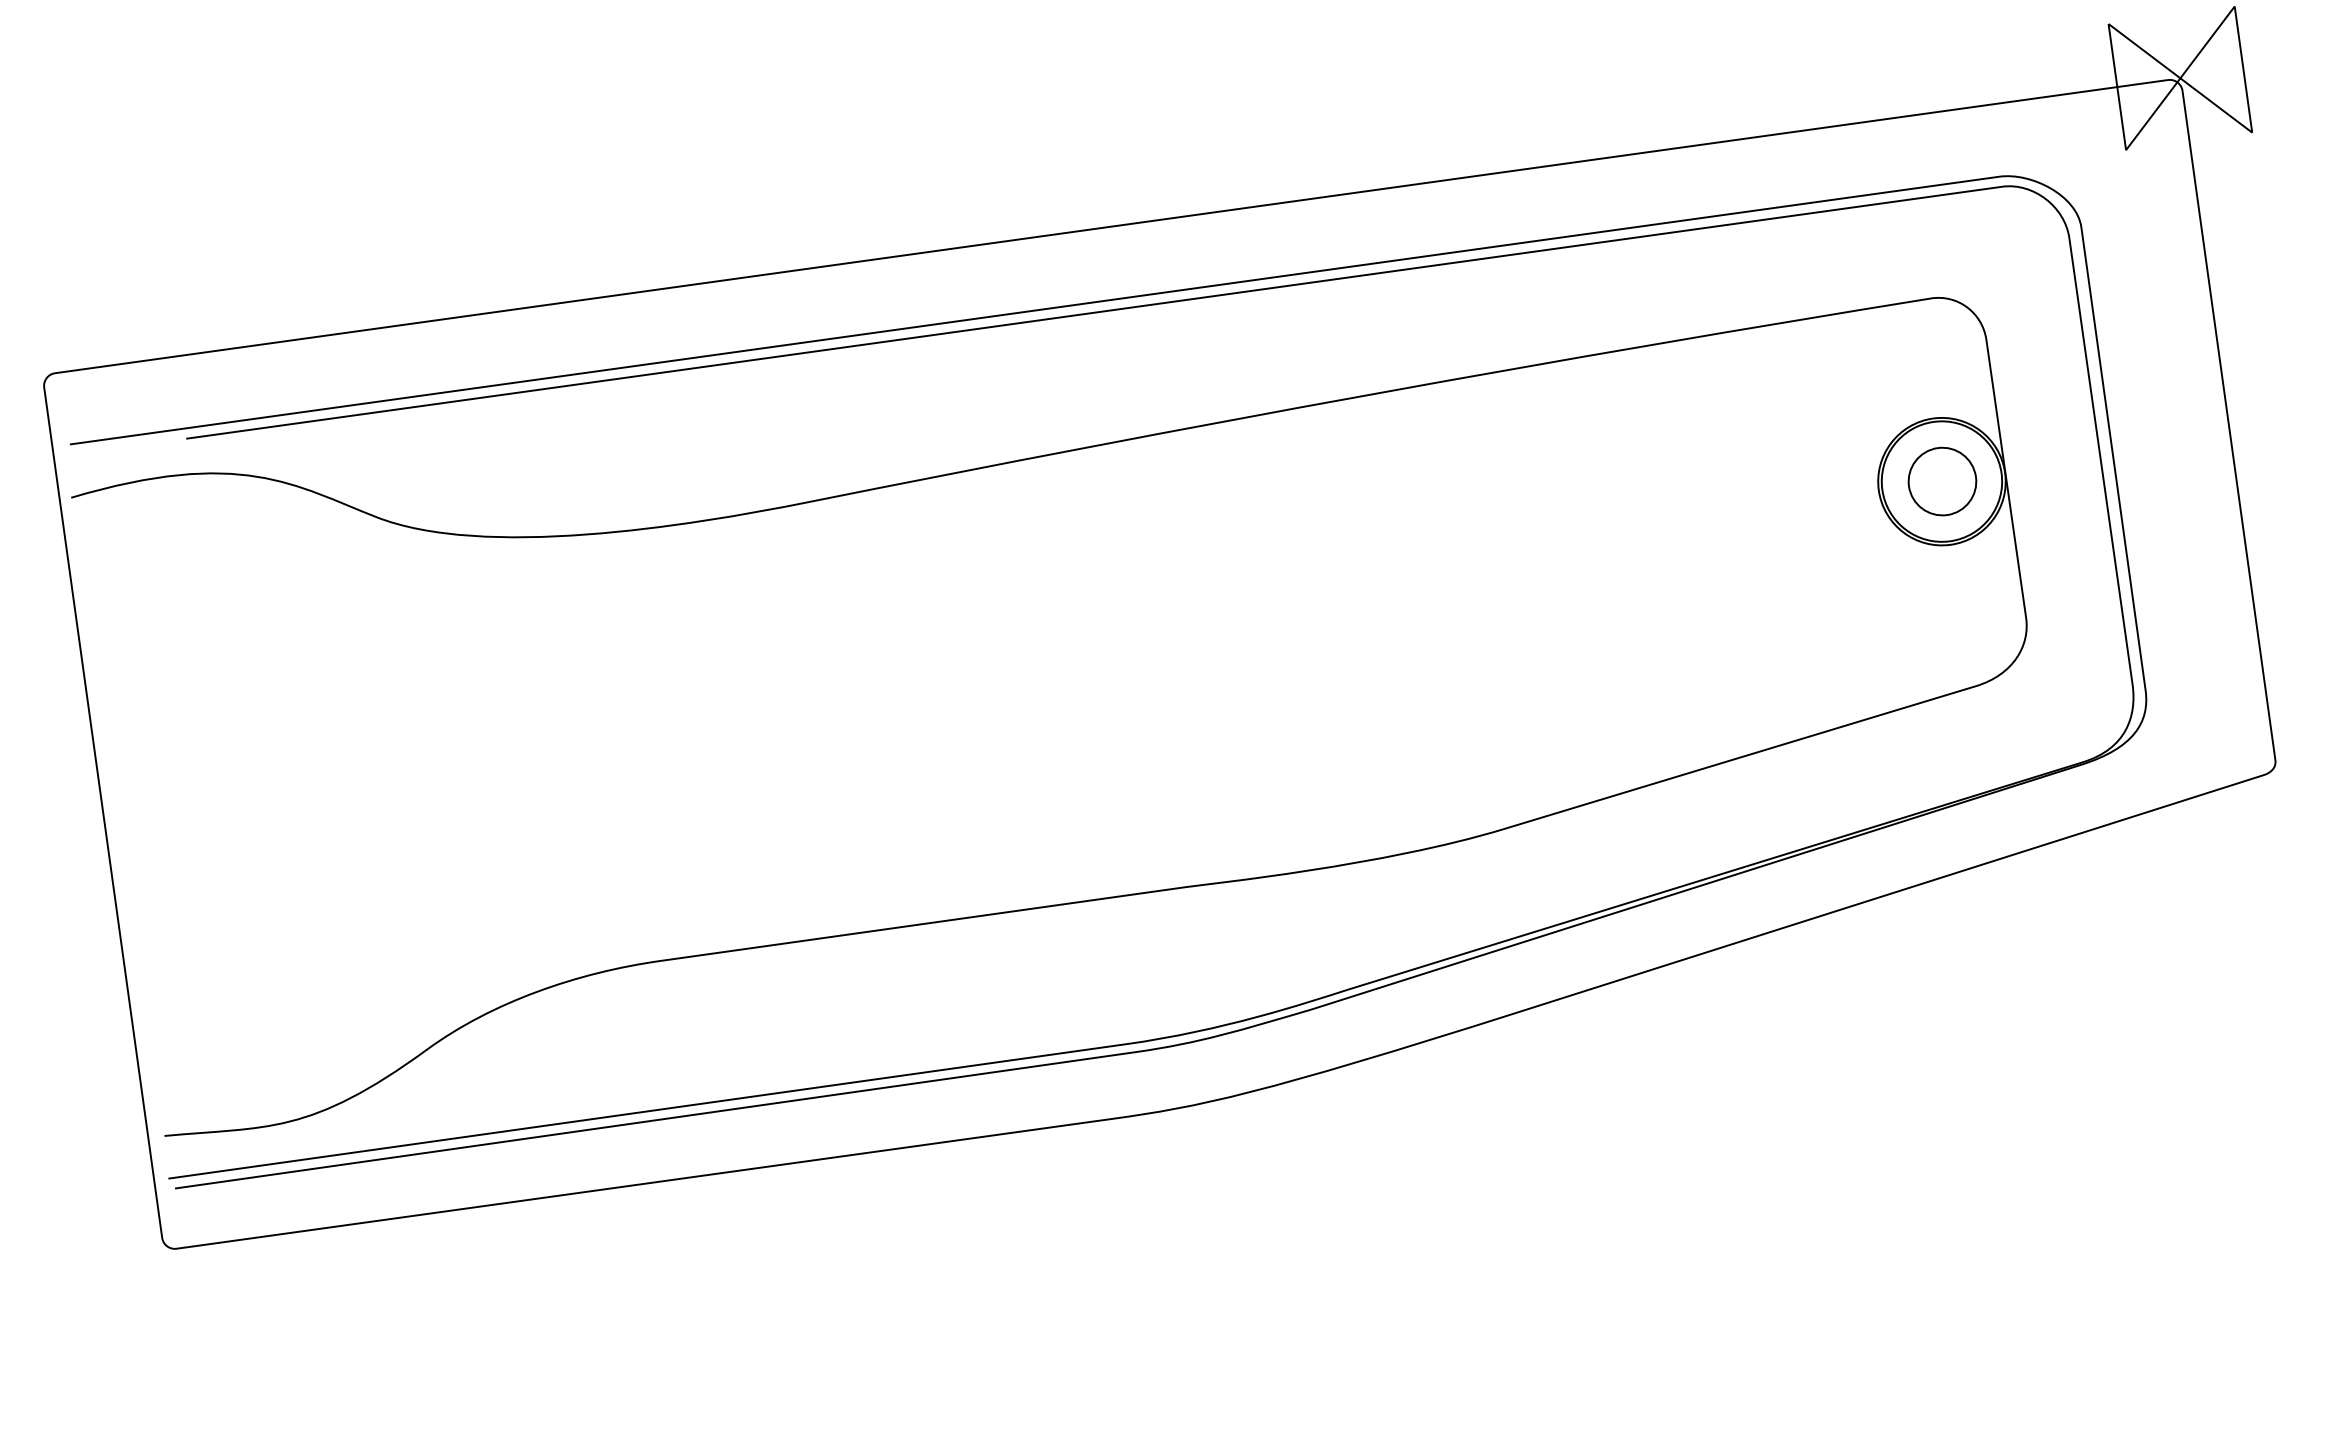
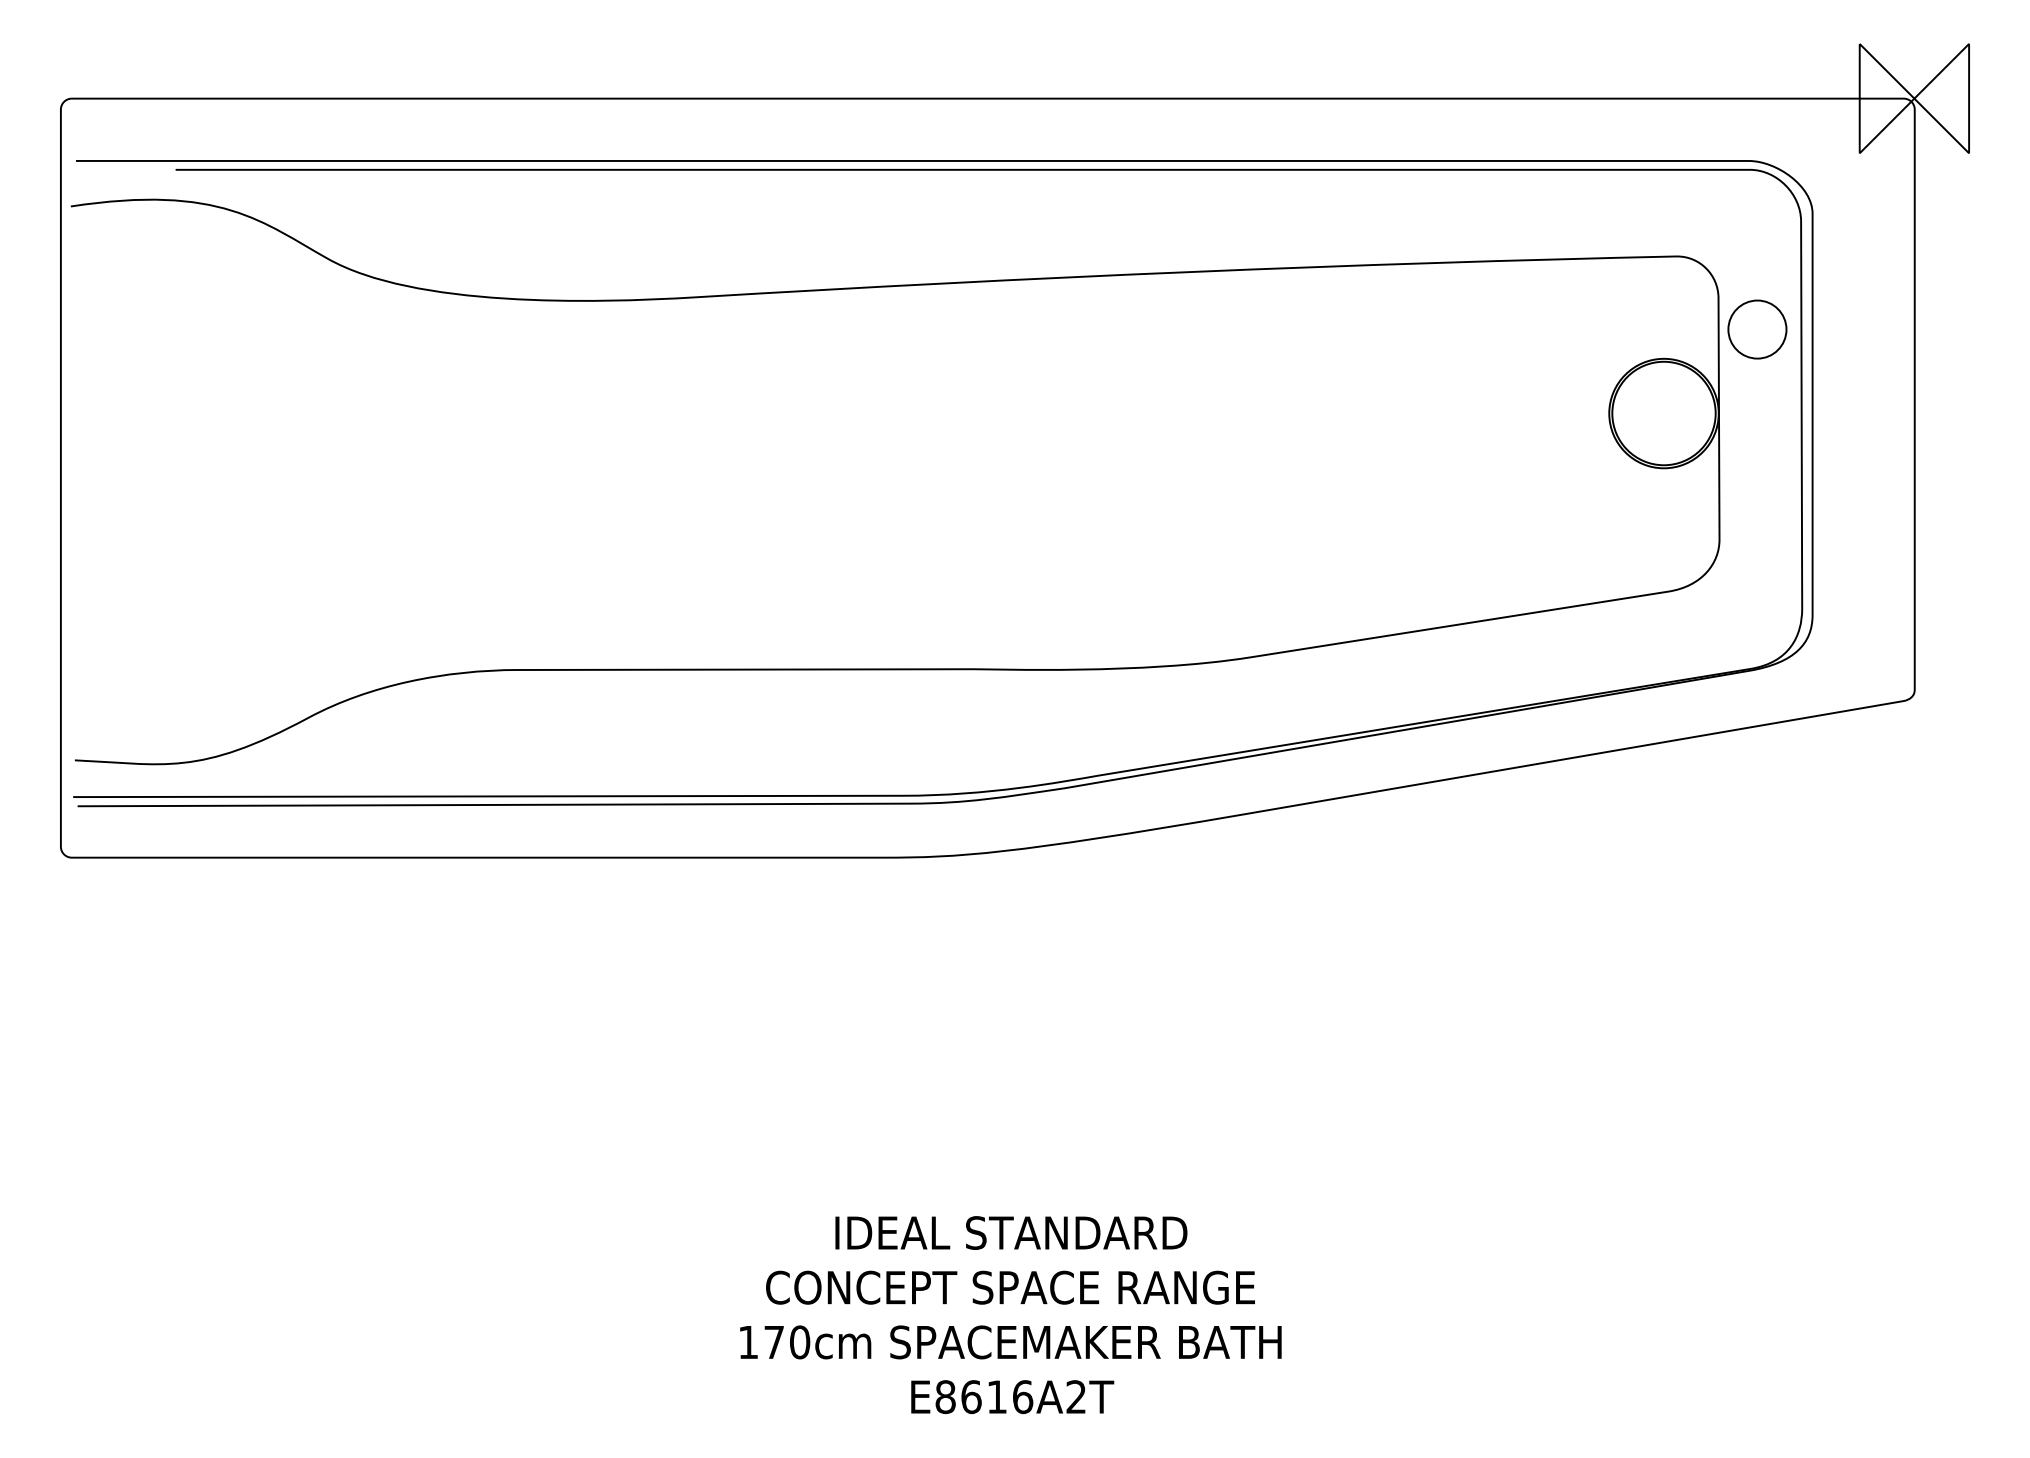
part: (1942, 481) -> (1757, 329), moved

